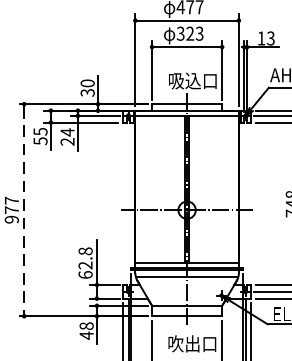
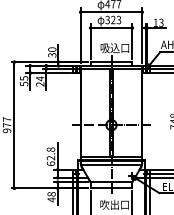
line: (24, 210) -> (14, 125), dashed -> solid

